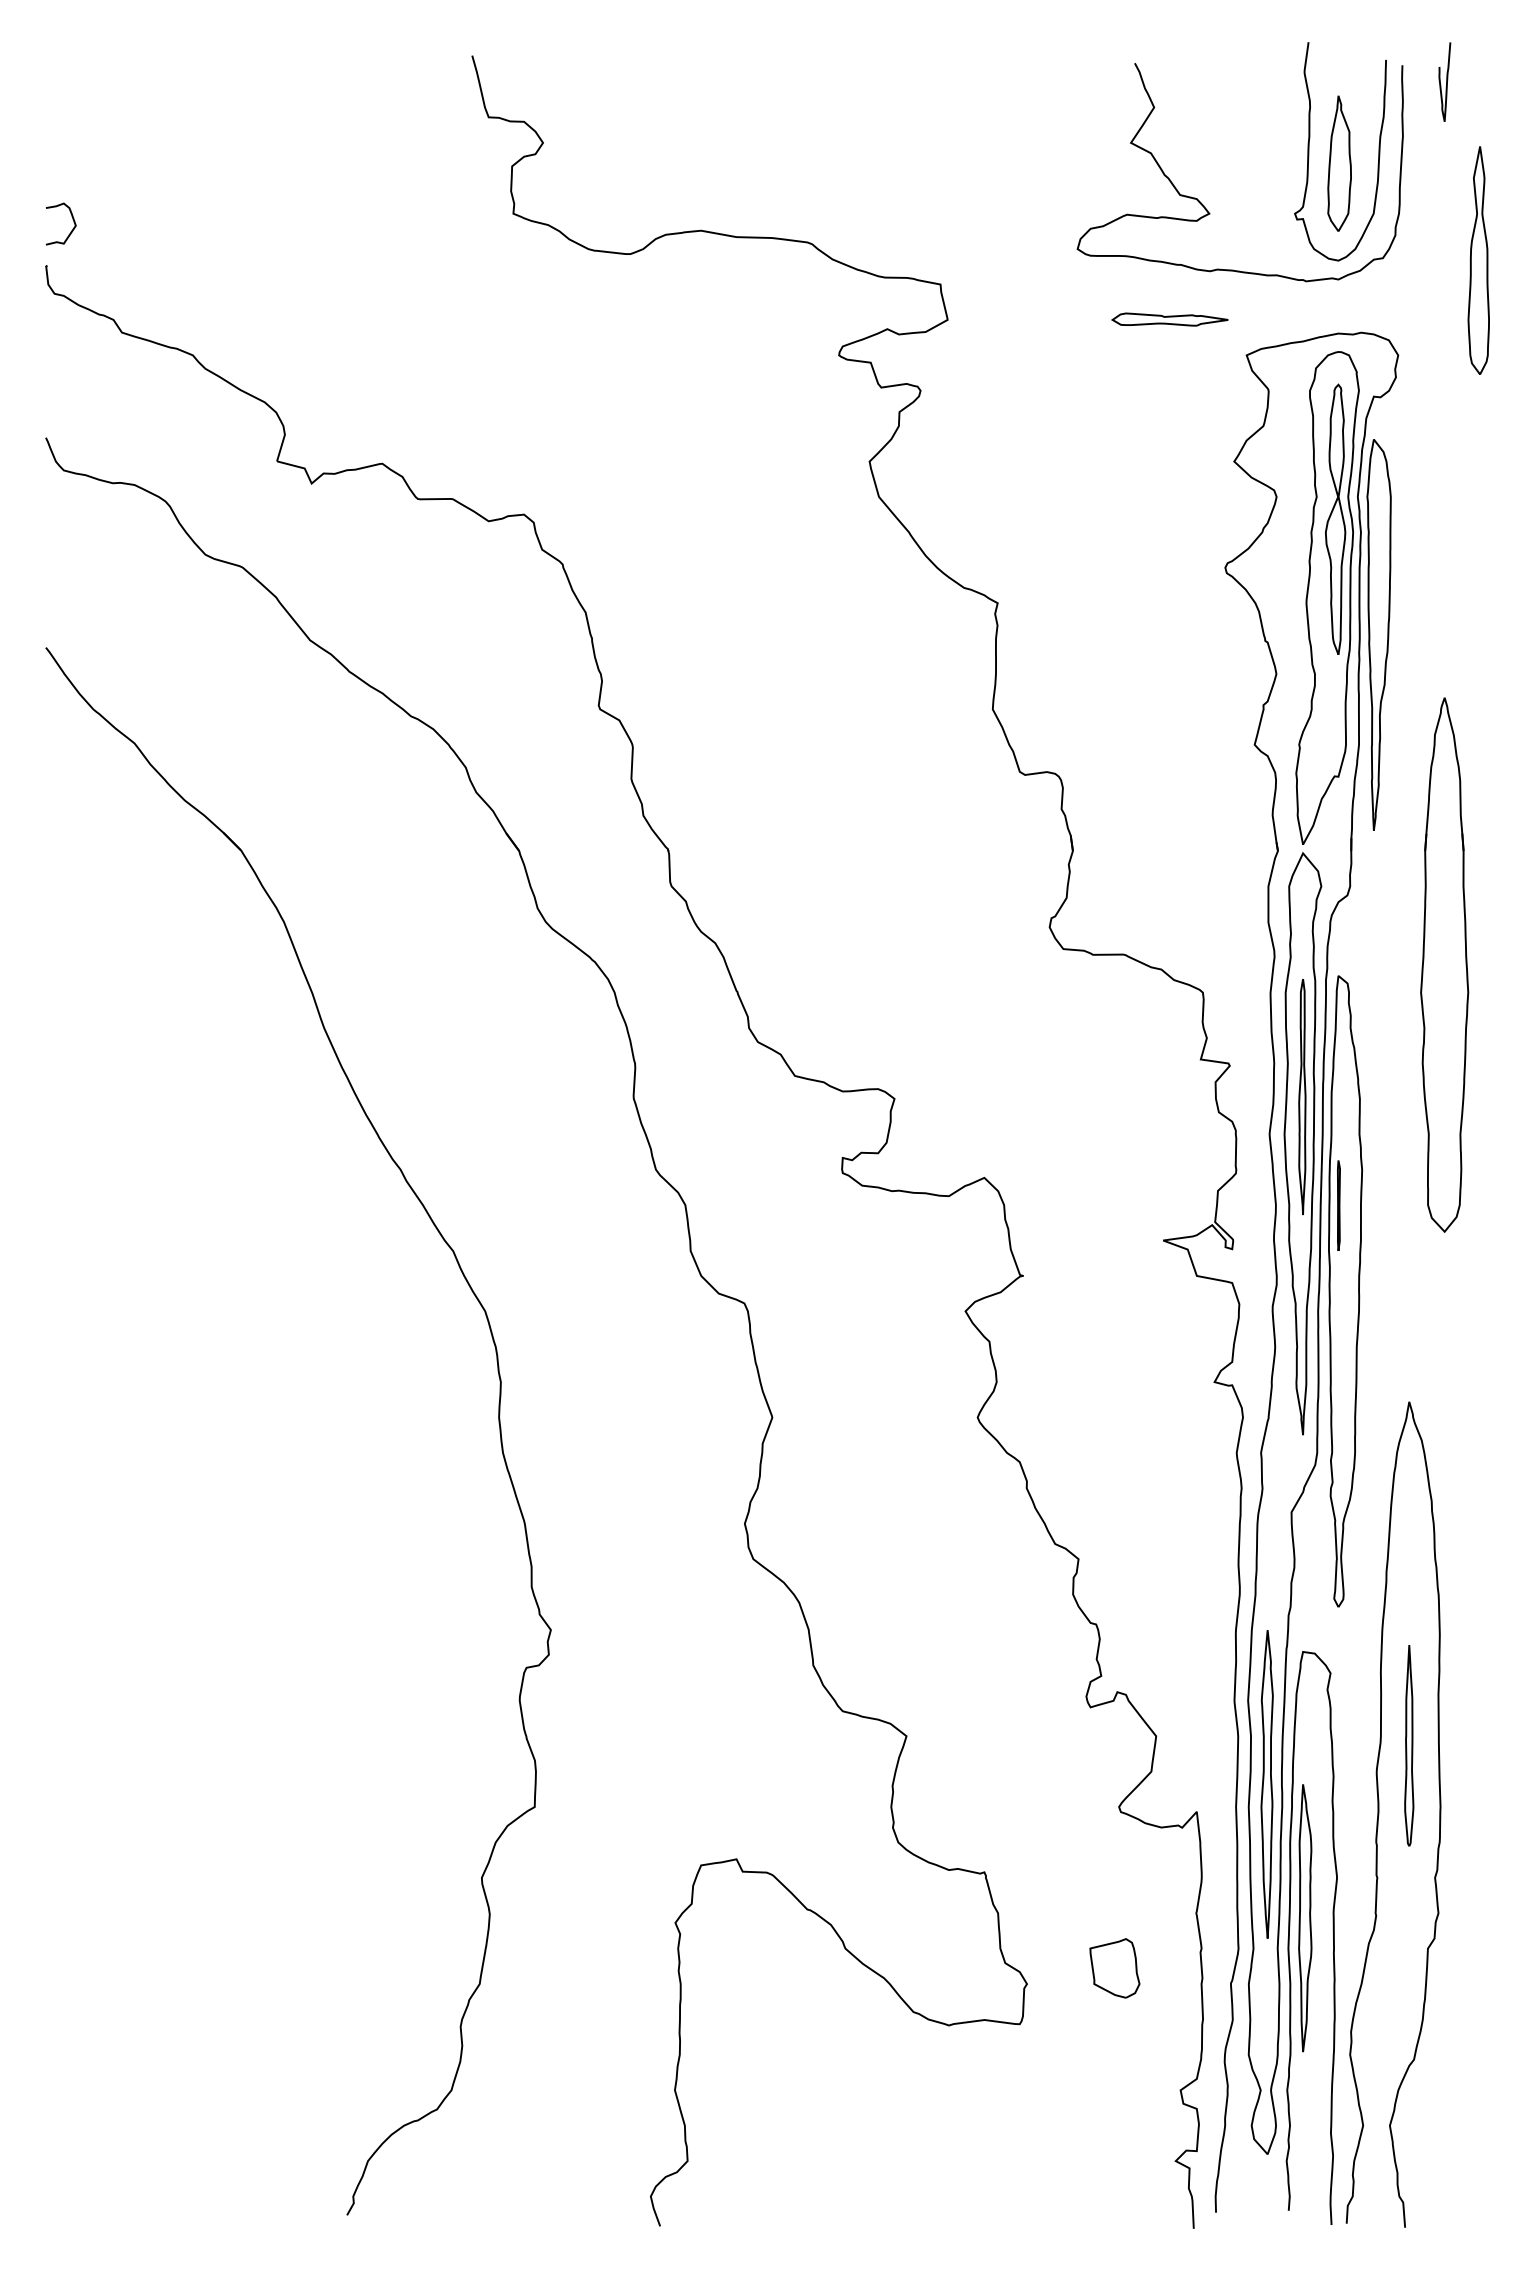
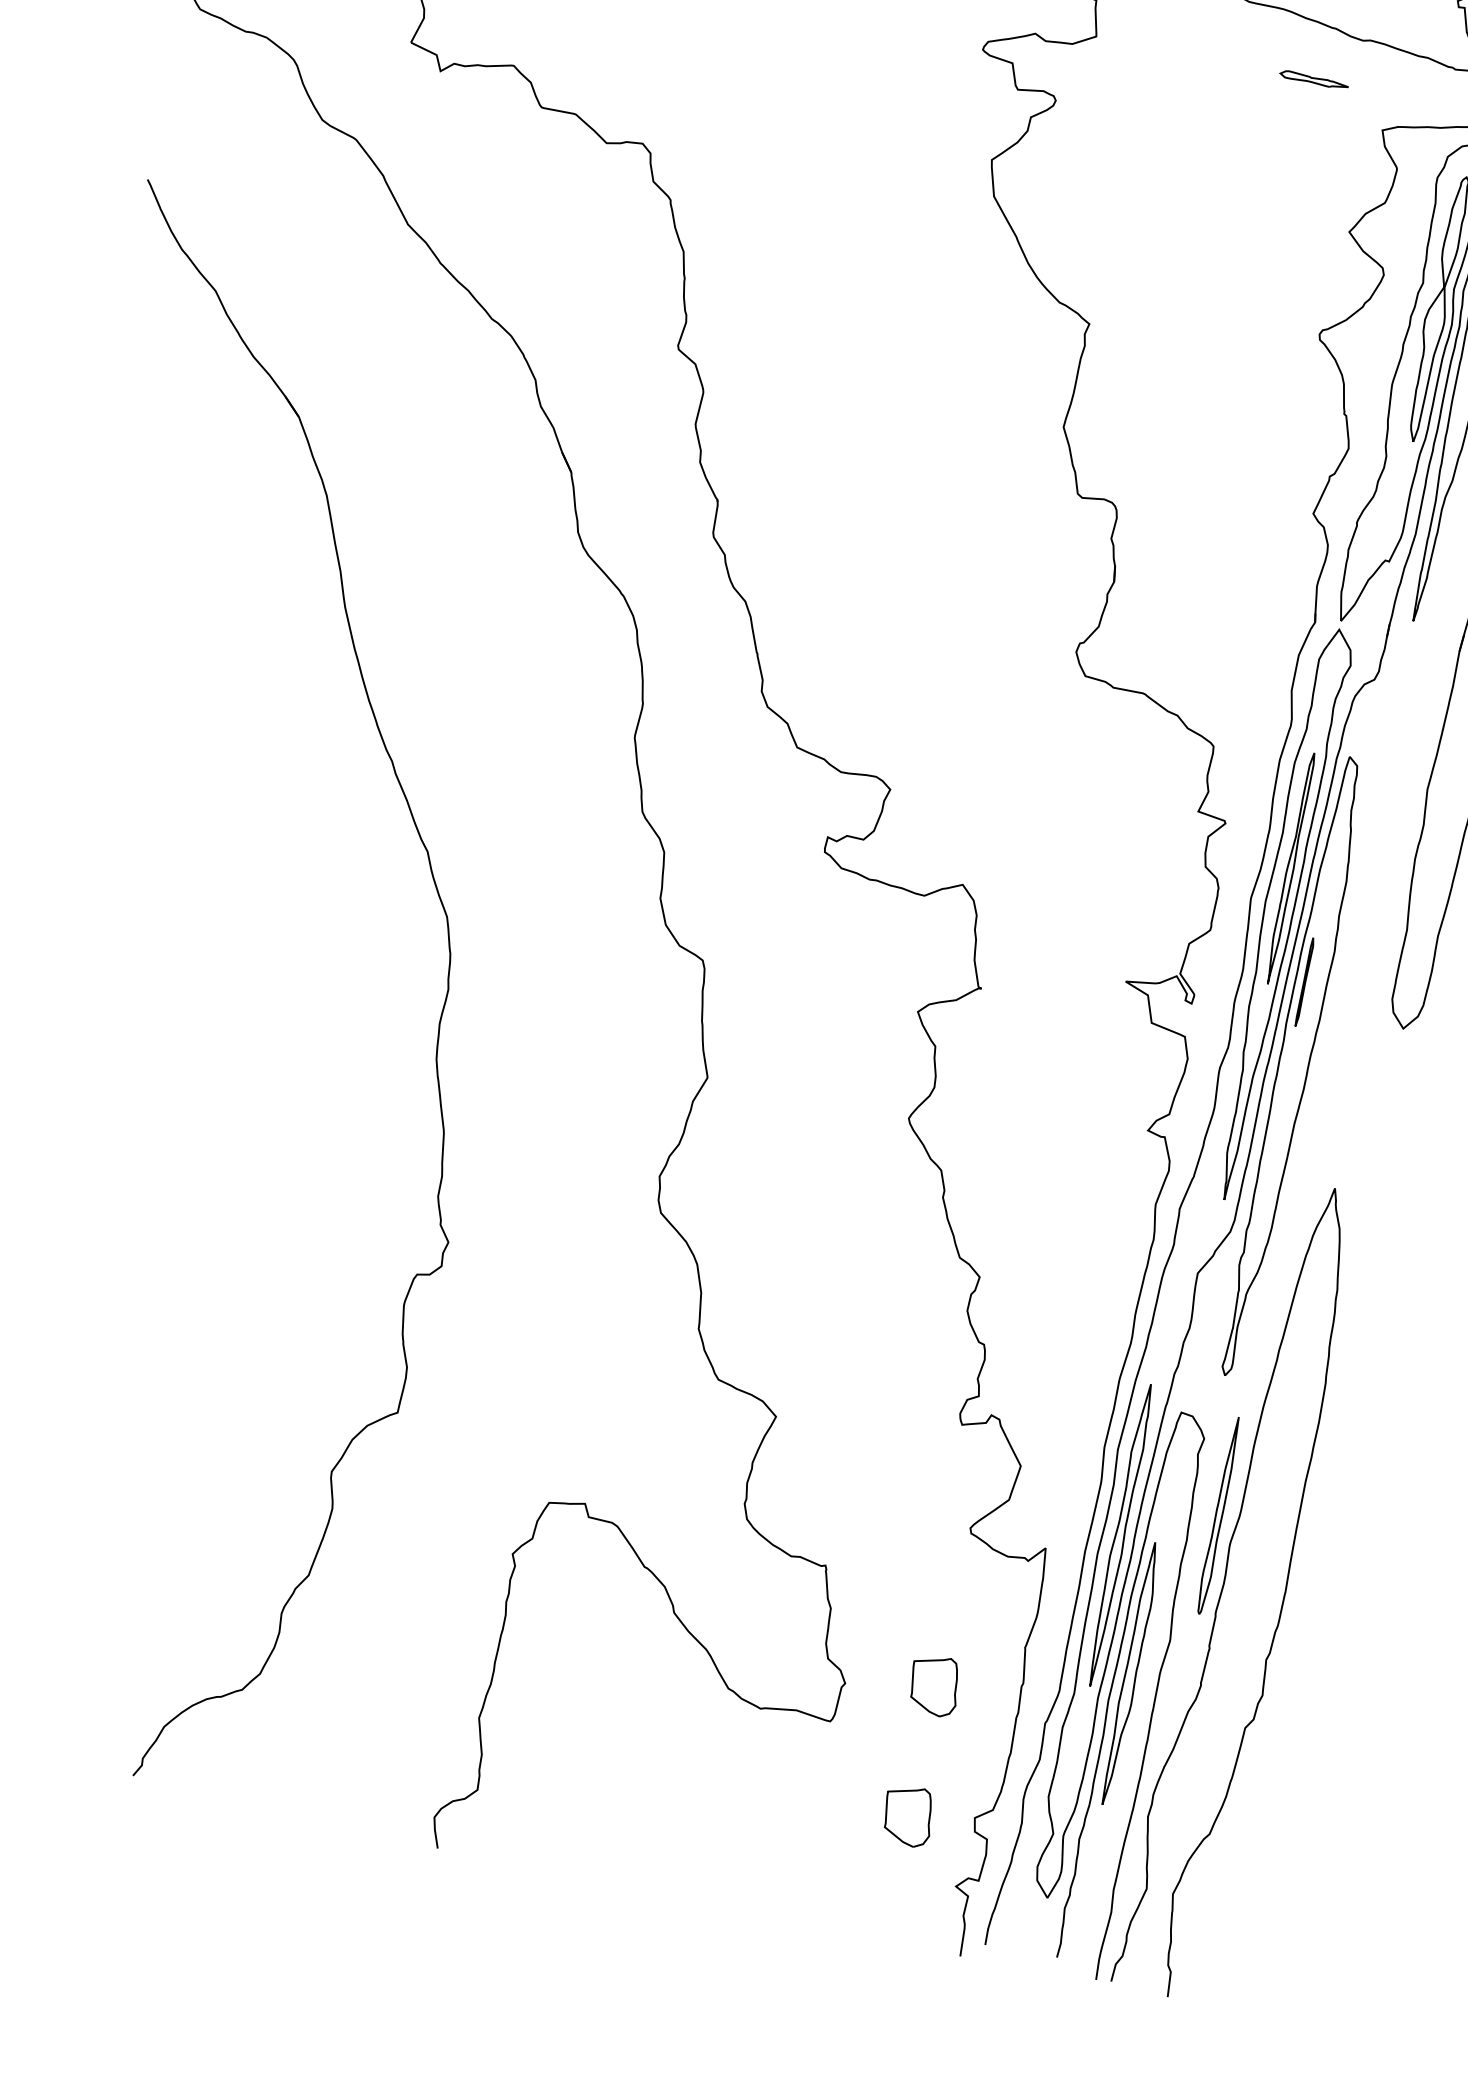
part: (1169, 319) -> (1313, 79), size x0.6
part: (1409, 1745) -> (1219, 1515), moved
part: (1114, 2101) -> (907, 1815), added

